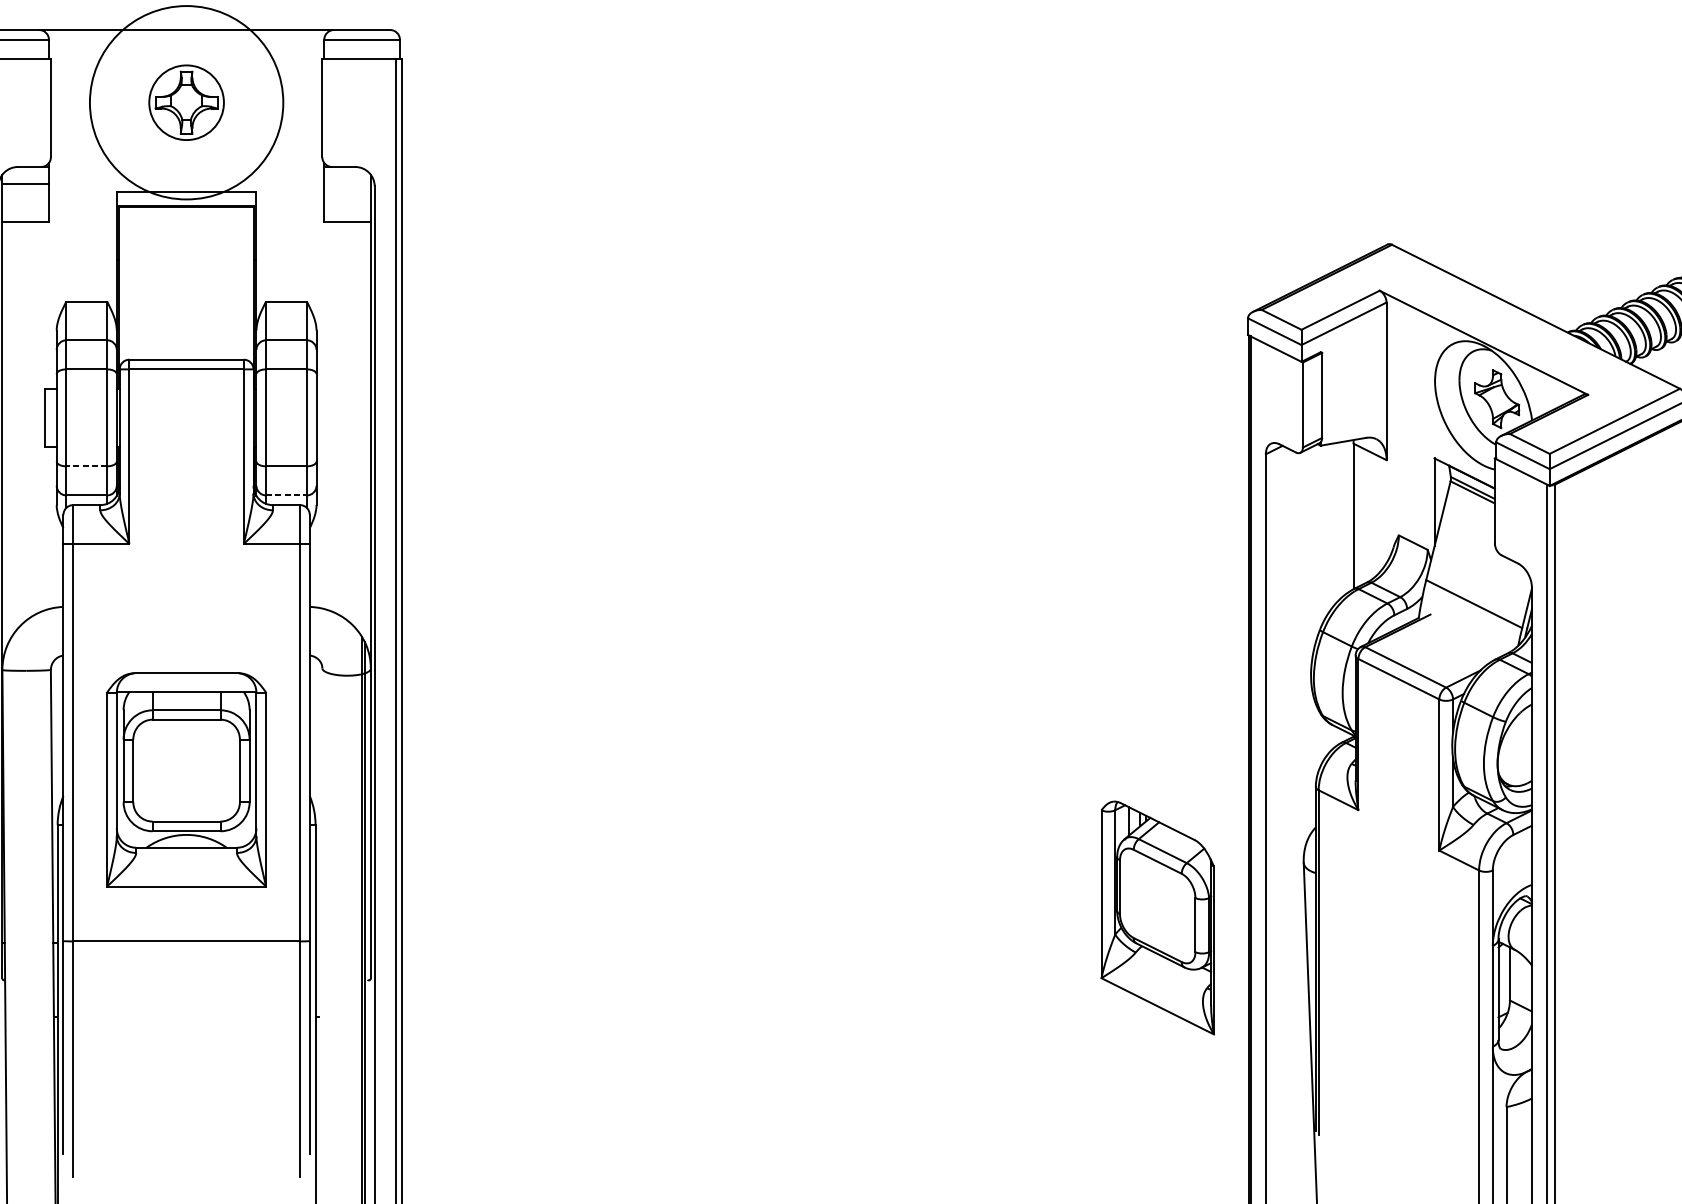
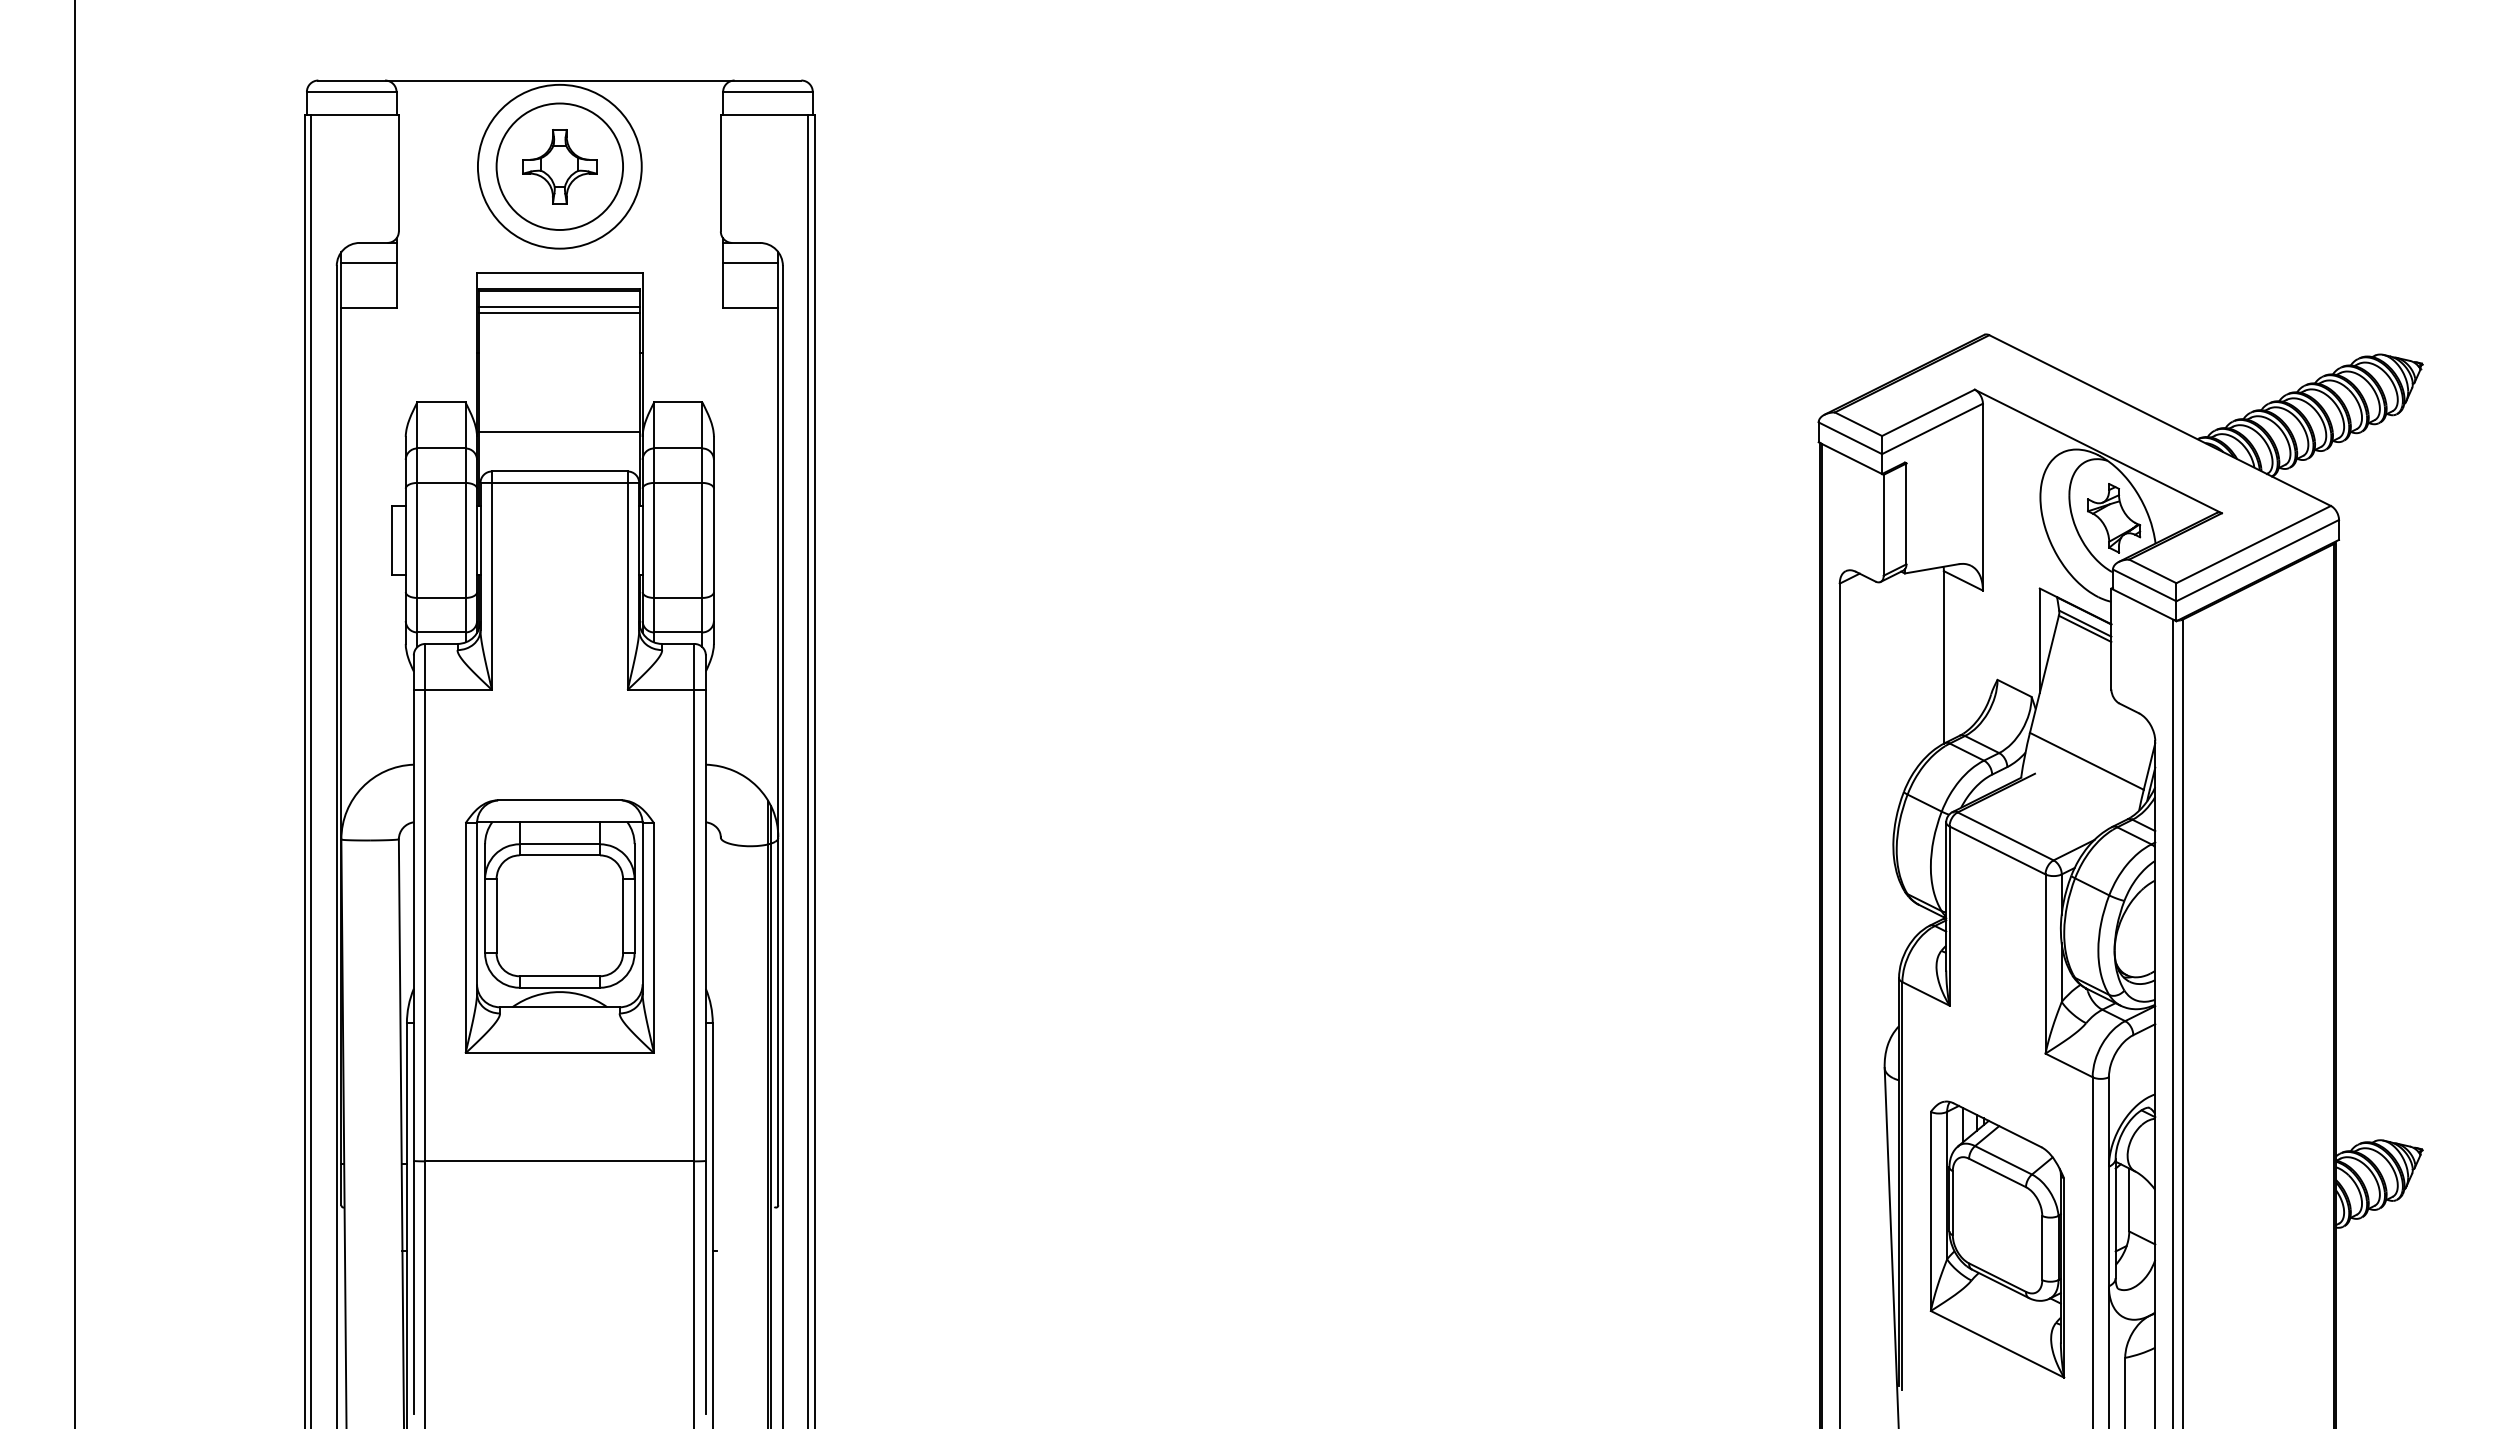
circle: (186, 102) -> (559, 166), size x0.71
circle: (186, 102) -> (559, 166), size x1.43
line: (347, 184) -> (750, 263), added
line: (186, 221) -> (559, 307), added
line: (186, 226) -> (559, 313), added
line: (186, 325) -> (559, 431), added
line: (85, 465) -> (440, 597), dashed -> solid
line: (286, 495) -> (678, 632), dashed -> solid
part: (186, 779) -> (559, 926), moved
part: (1157, 917) -> (1997, 1239), moved

